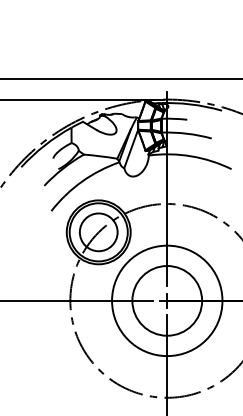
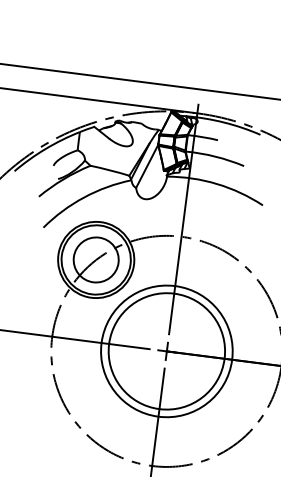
circle: (167, 300) -> (167, 350), size x1.4

